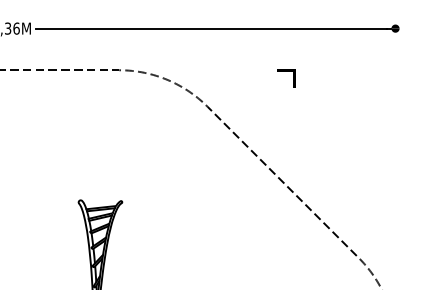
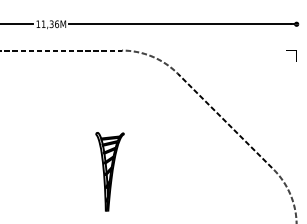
line: (286, 70) -> (291, 50), moved

